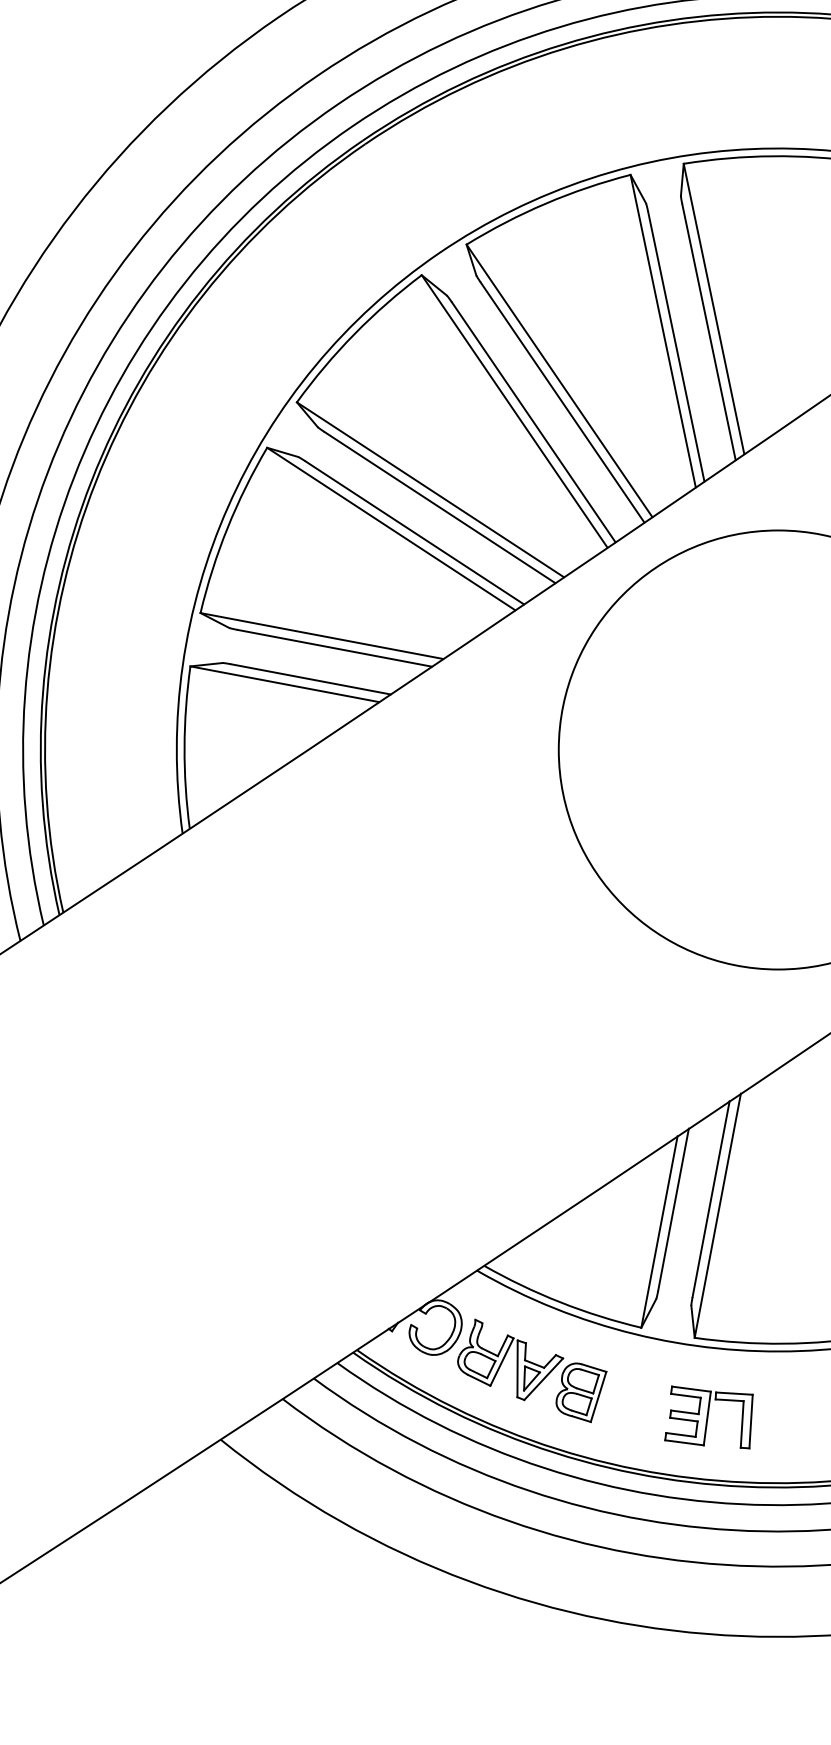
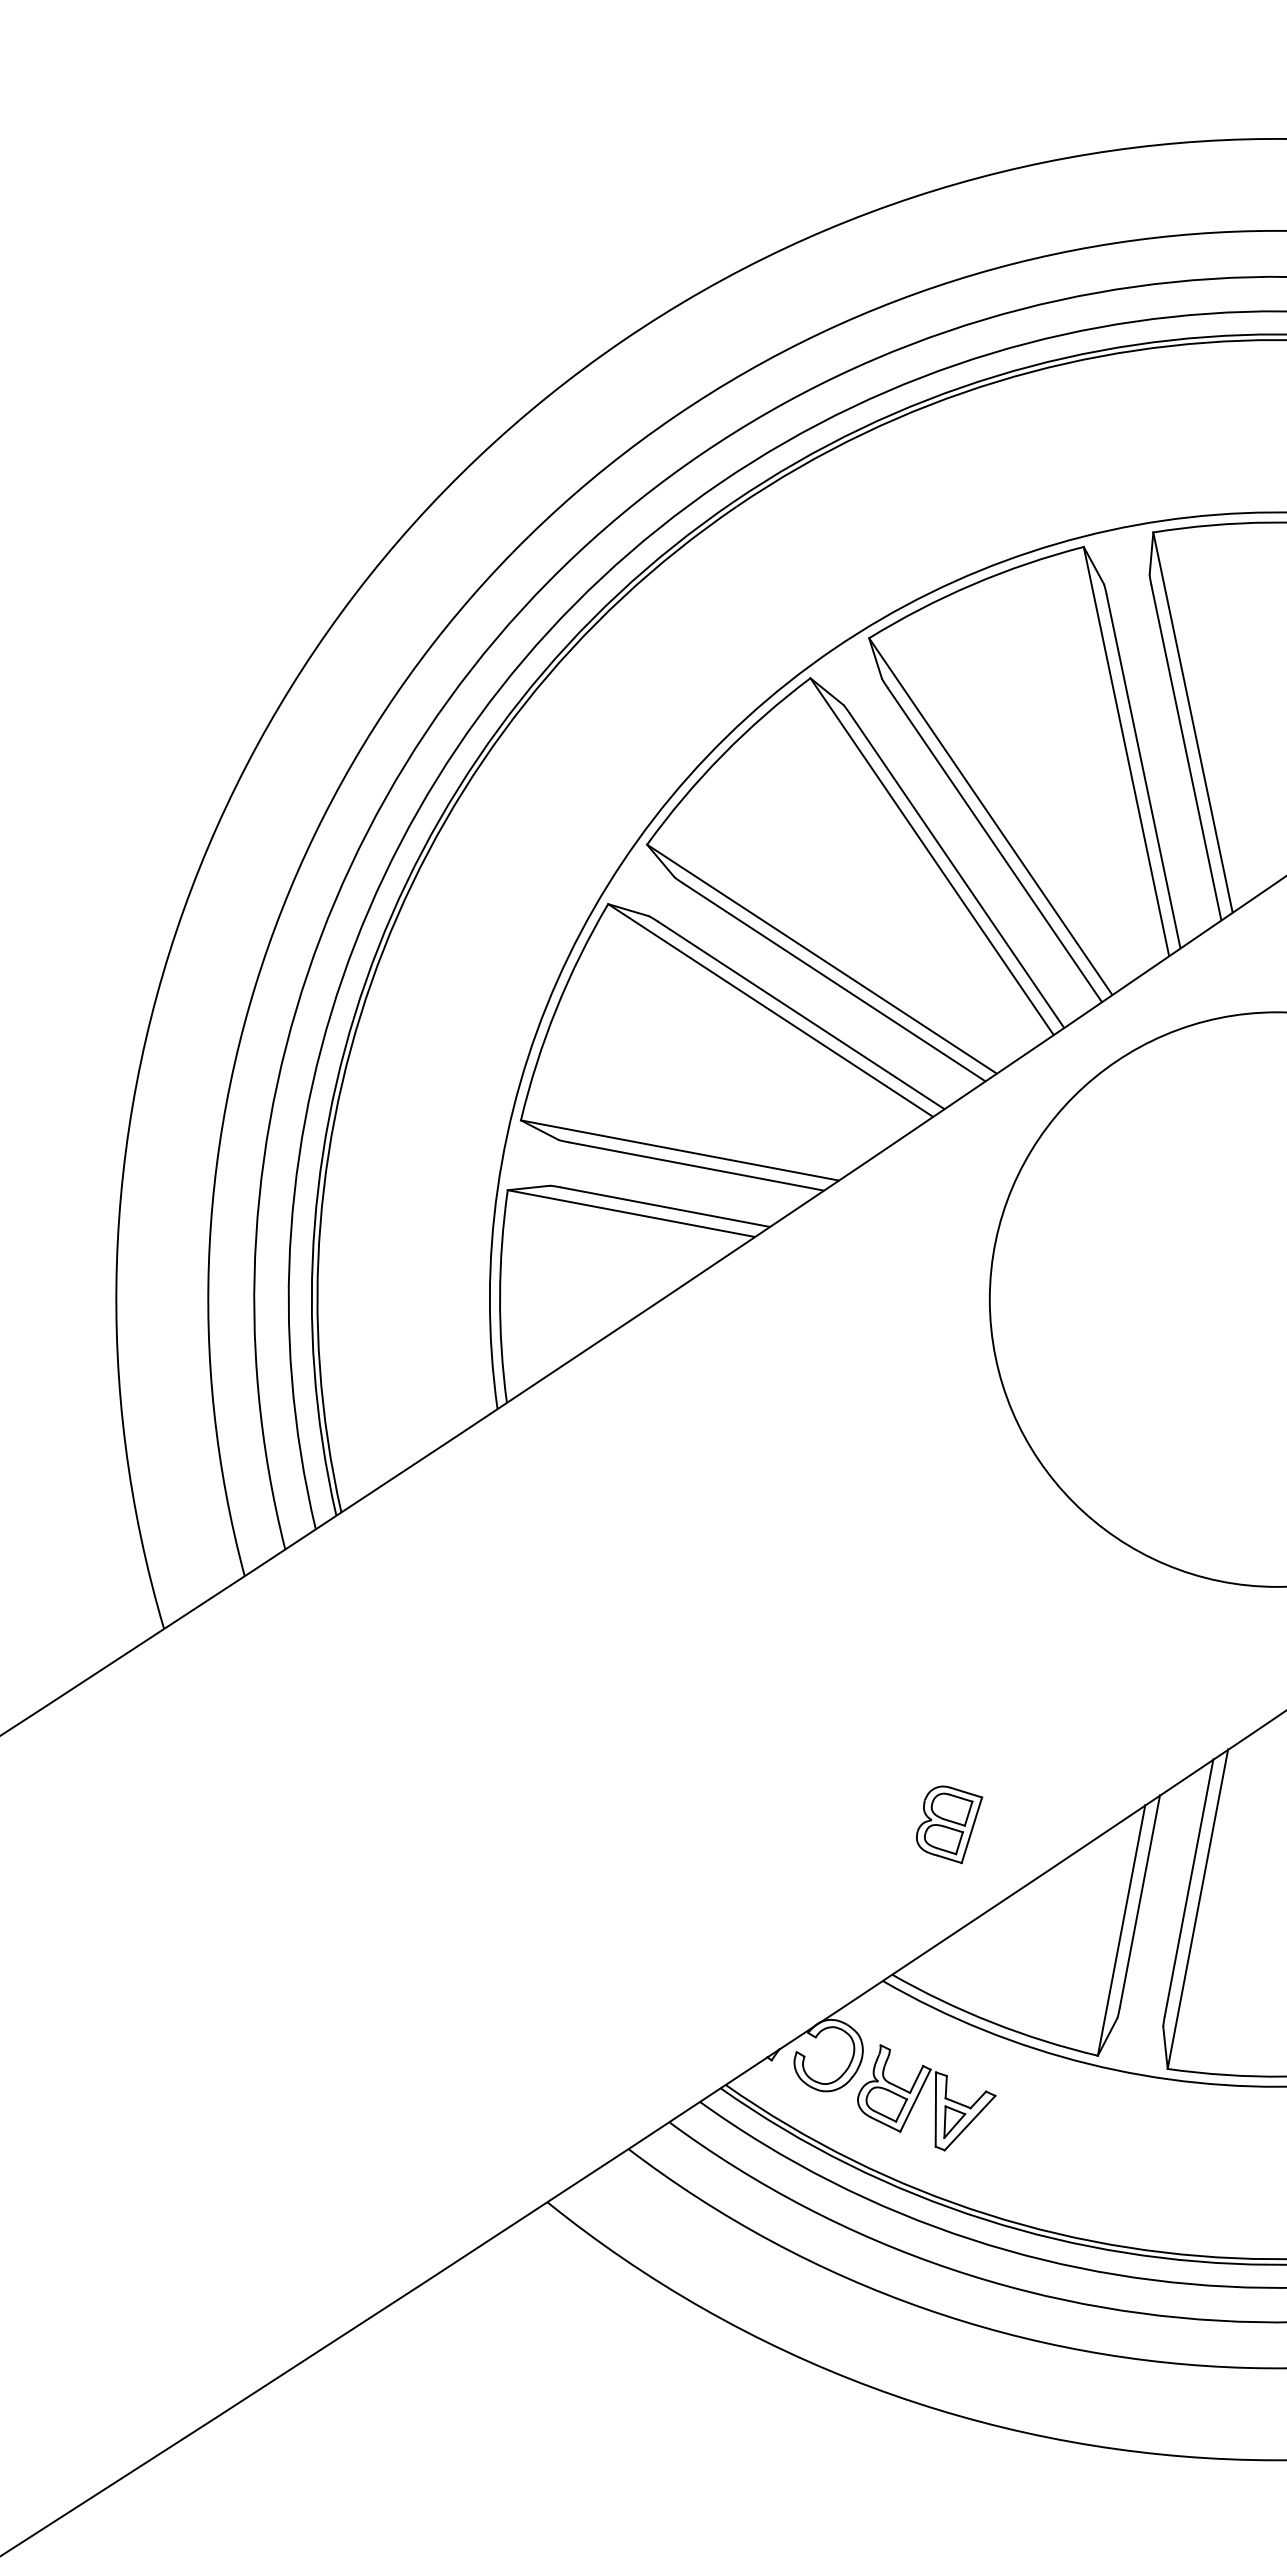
part: (581, 1392) -> (949, 1824), moved
part: (709, 1416) -> (1186, 2172), removed

